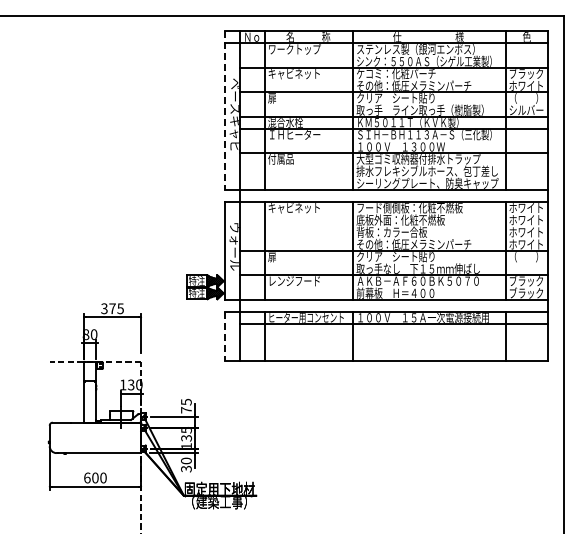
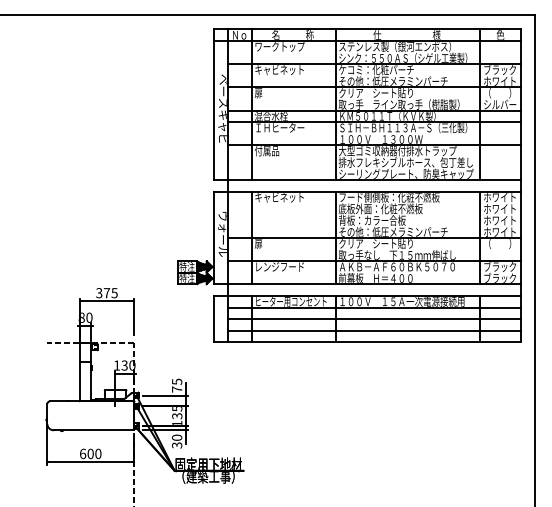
line: (225, 110) -> (214, 104), dashed -> solid
line: (225, 336) -> (214, 319), dashed -> solid
line: (394, 336) -> (374, 319), added
line: (394, 348) -> (374, 330), added

